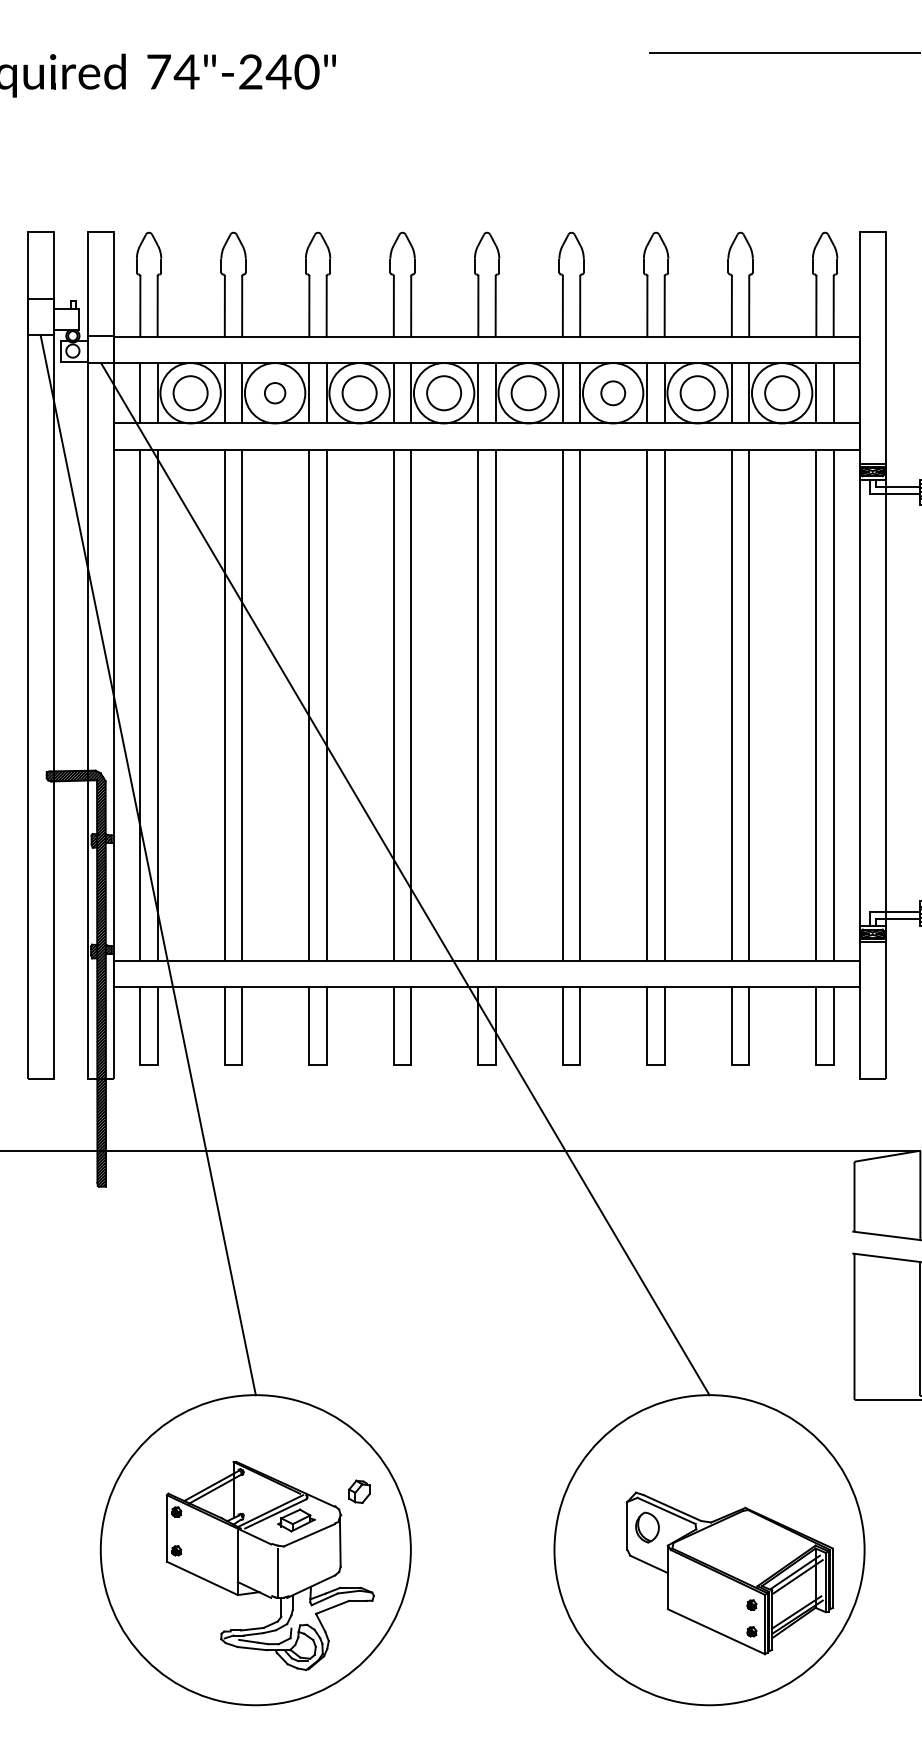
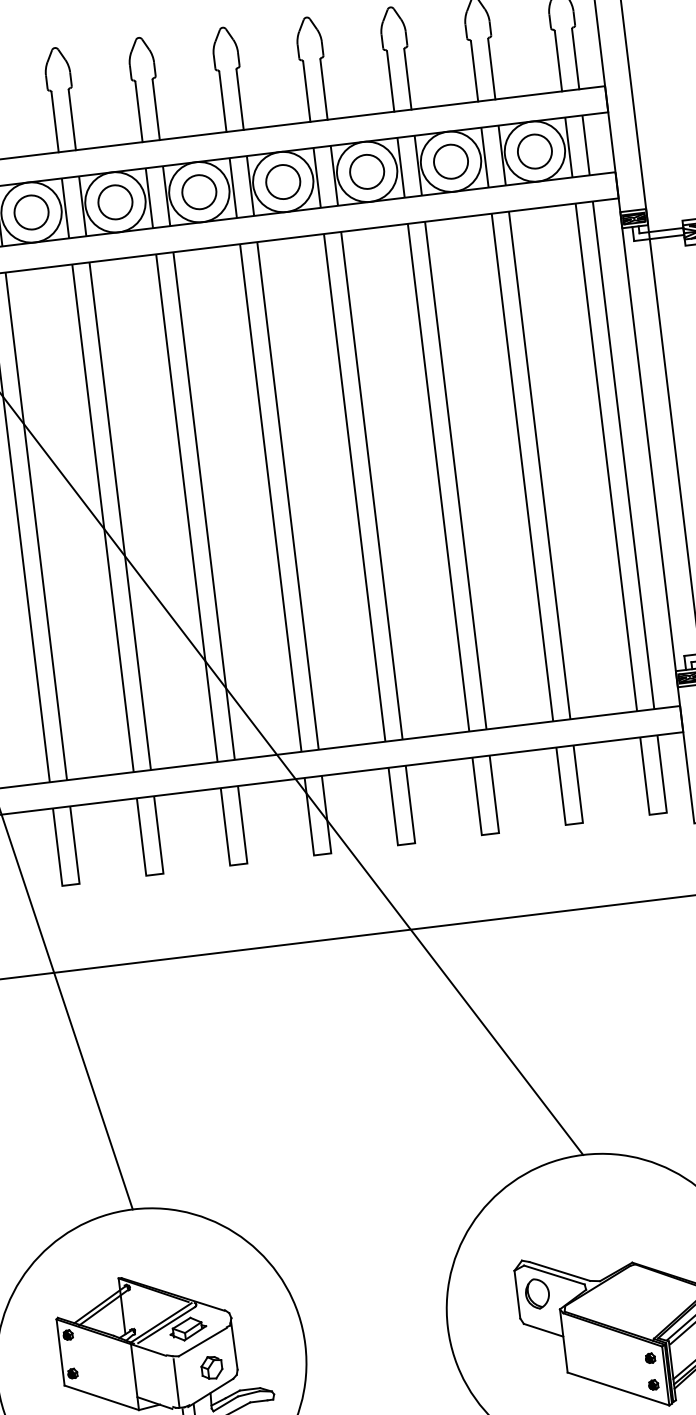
circle: (275, 393) -> (31, 212), size x1.67
circle: (613, 393) -> (367, 172), size x1.43
part: (359, 1491) -> (211, 1367), moved

